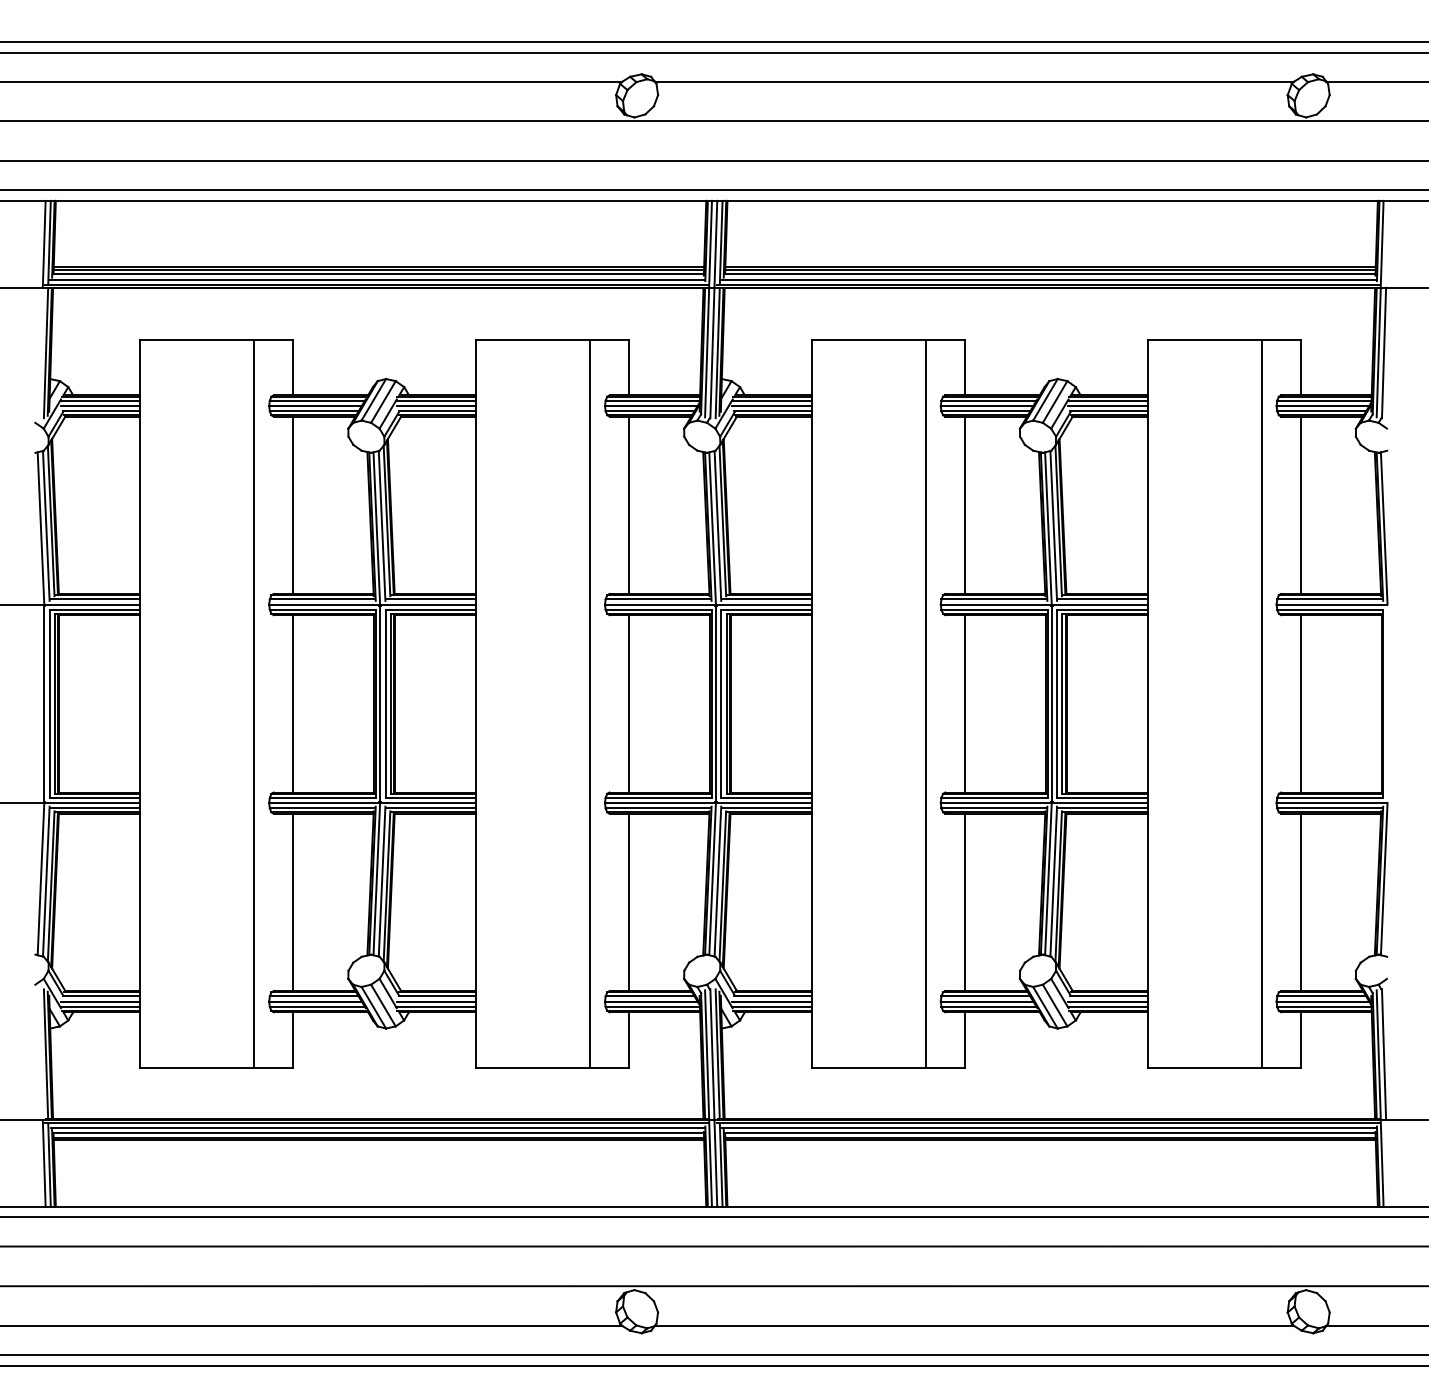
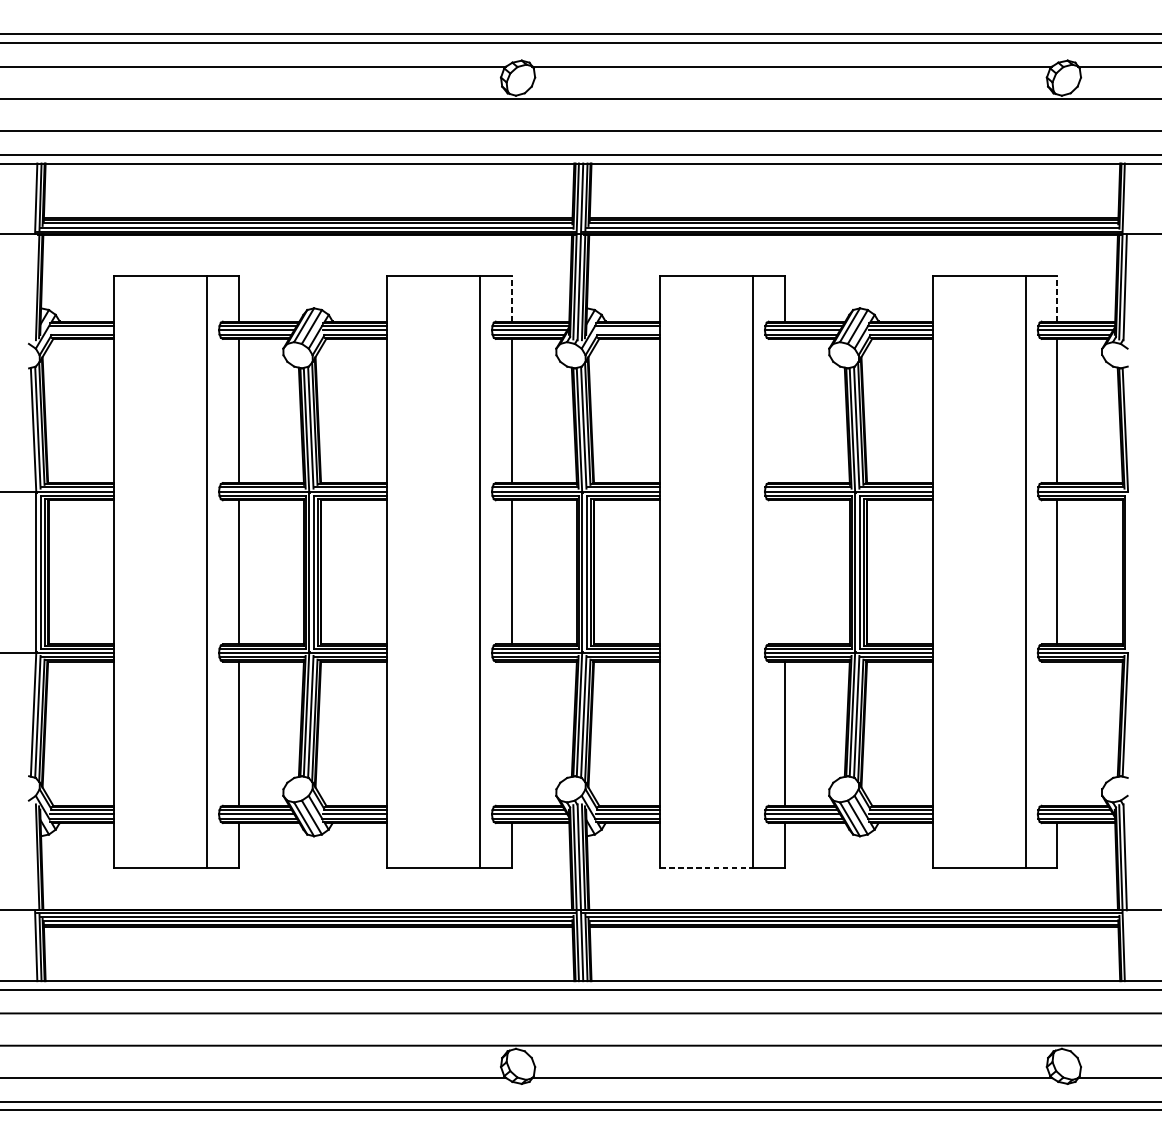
line: (629, 367) -> (511, 298), solid -> dashed
line: (1300, 367) -> (1057, 298), solid -> dashed
line: (100, 406) -> (81, 330), removed
line: (771, 406) -> (627, 330), removed
line: (964, 504) -> (784, 410), removed
line: (964, 703) -> (784, 572), removed
line: (629, 902) -> (511, 733), removed
line: (1300, 902) -> (1057, 733), removed
line: (868, 1067) -> (706, 867), solid -> dashed

